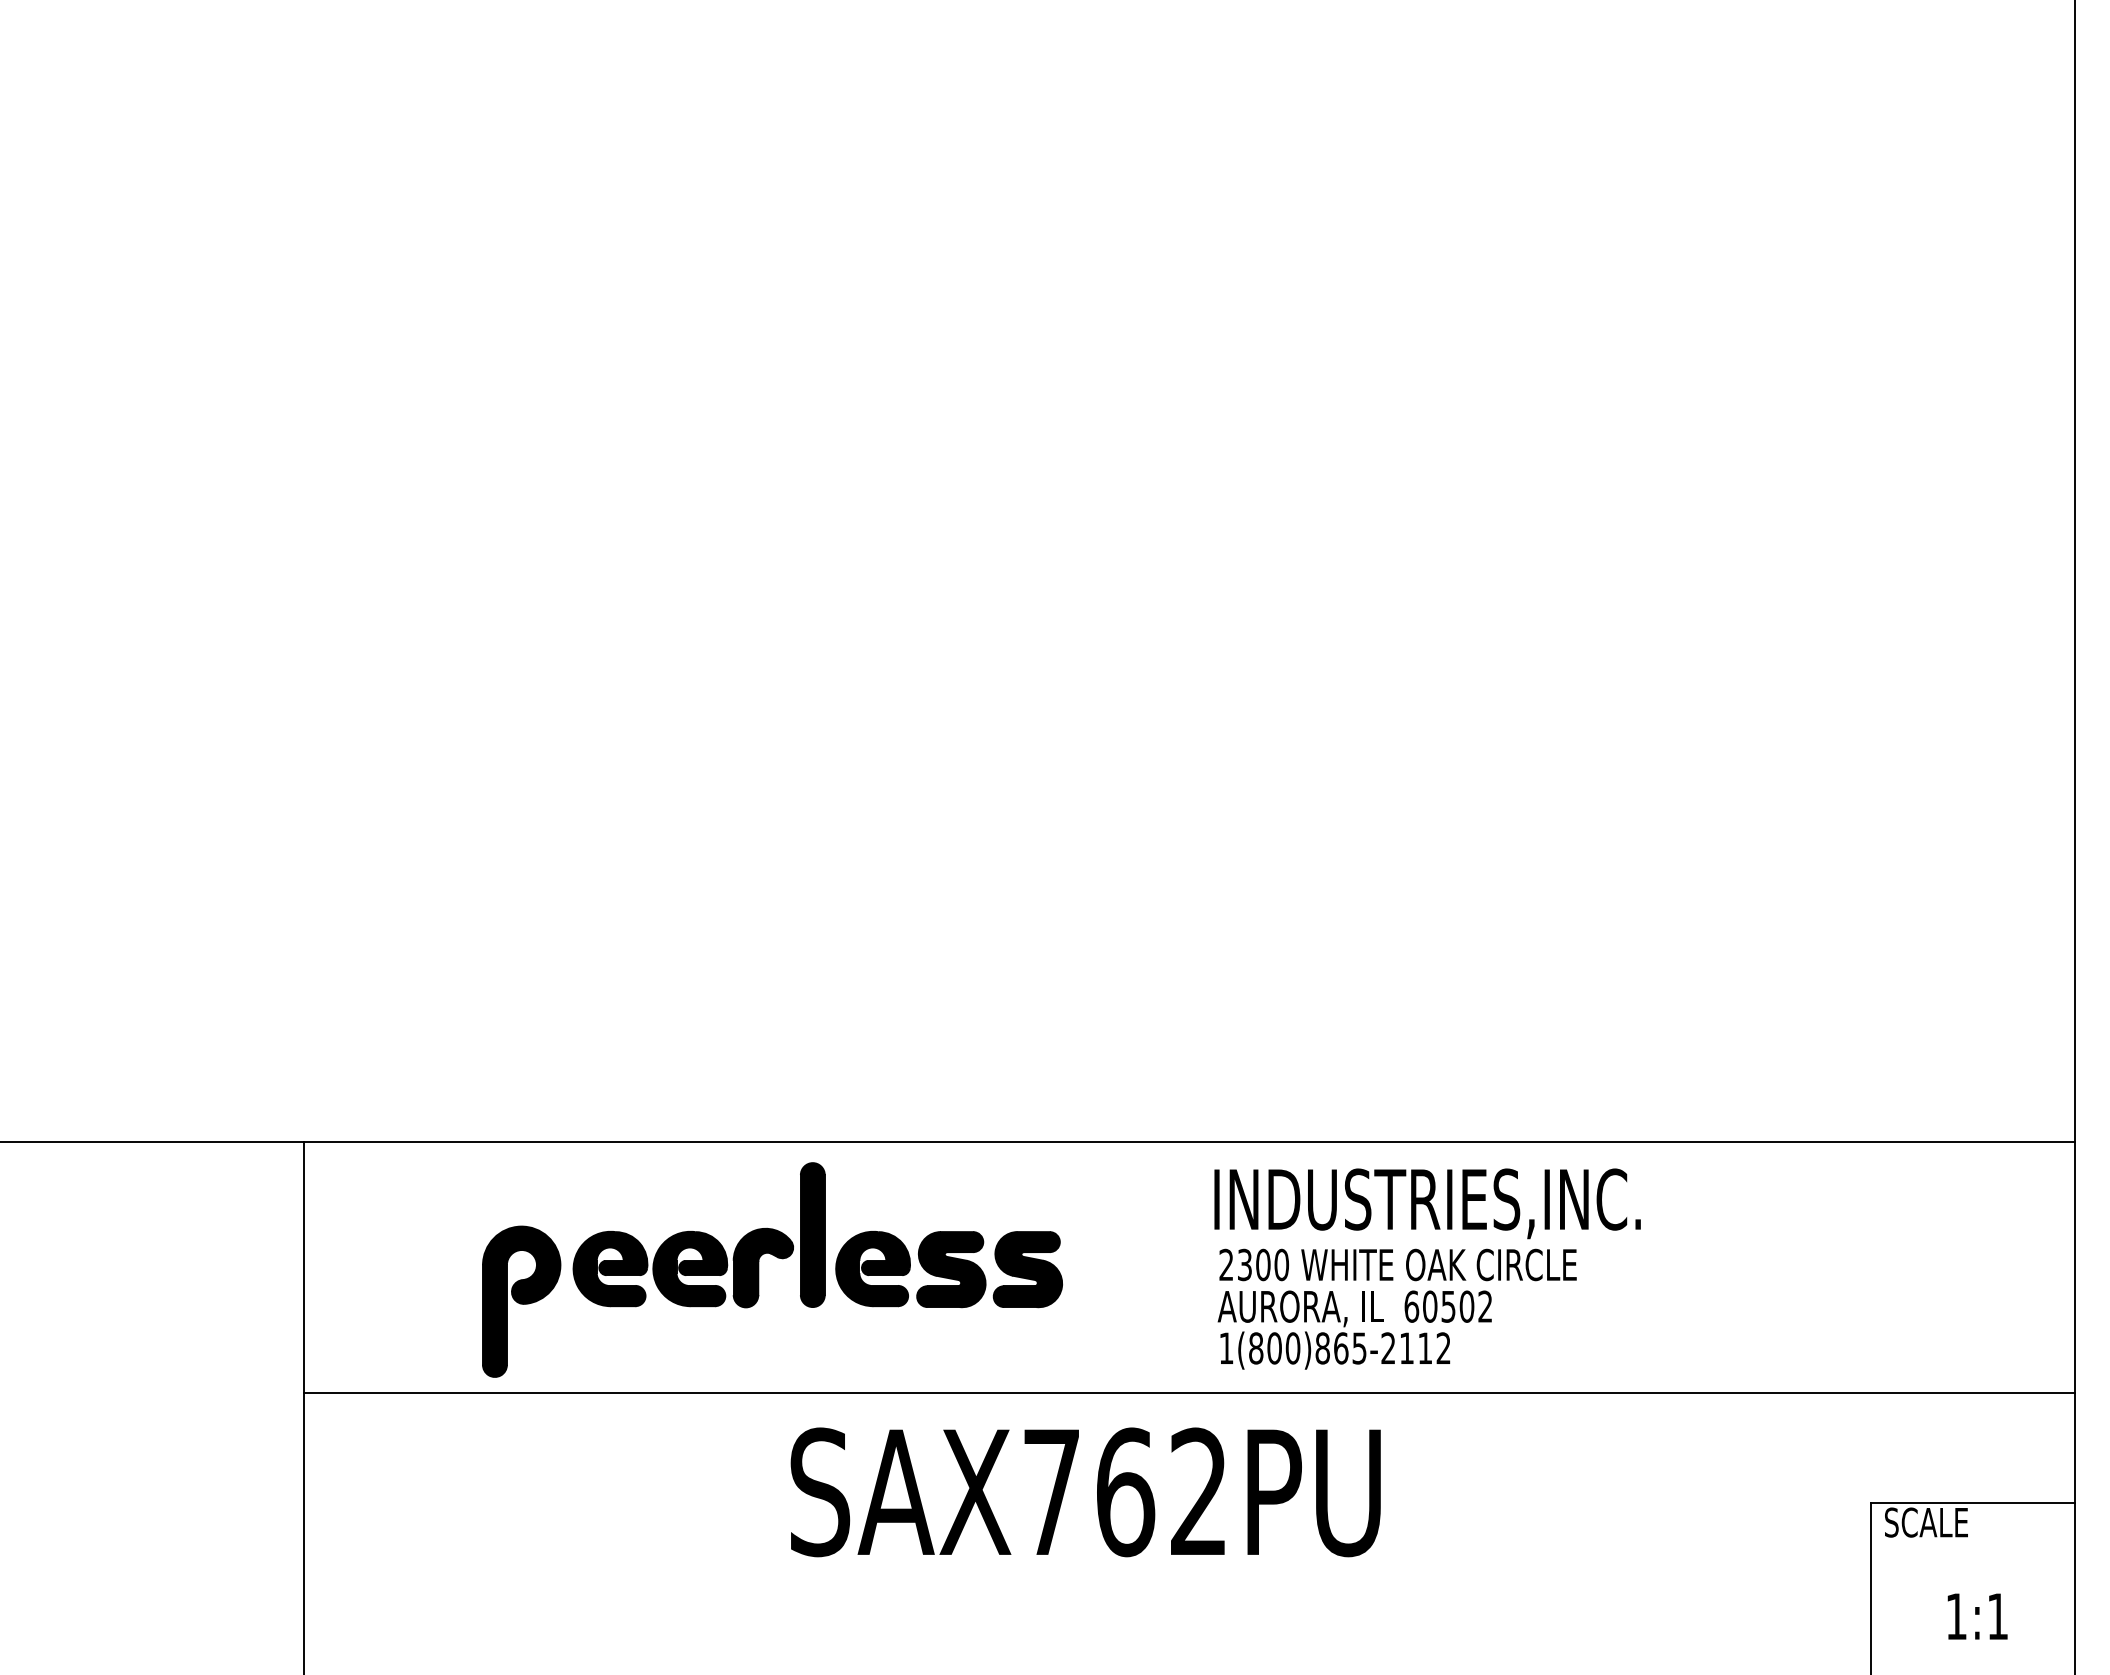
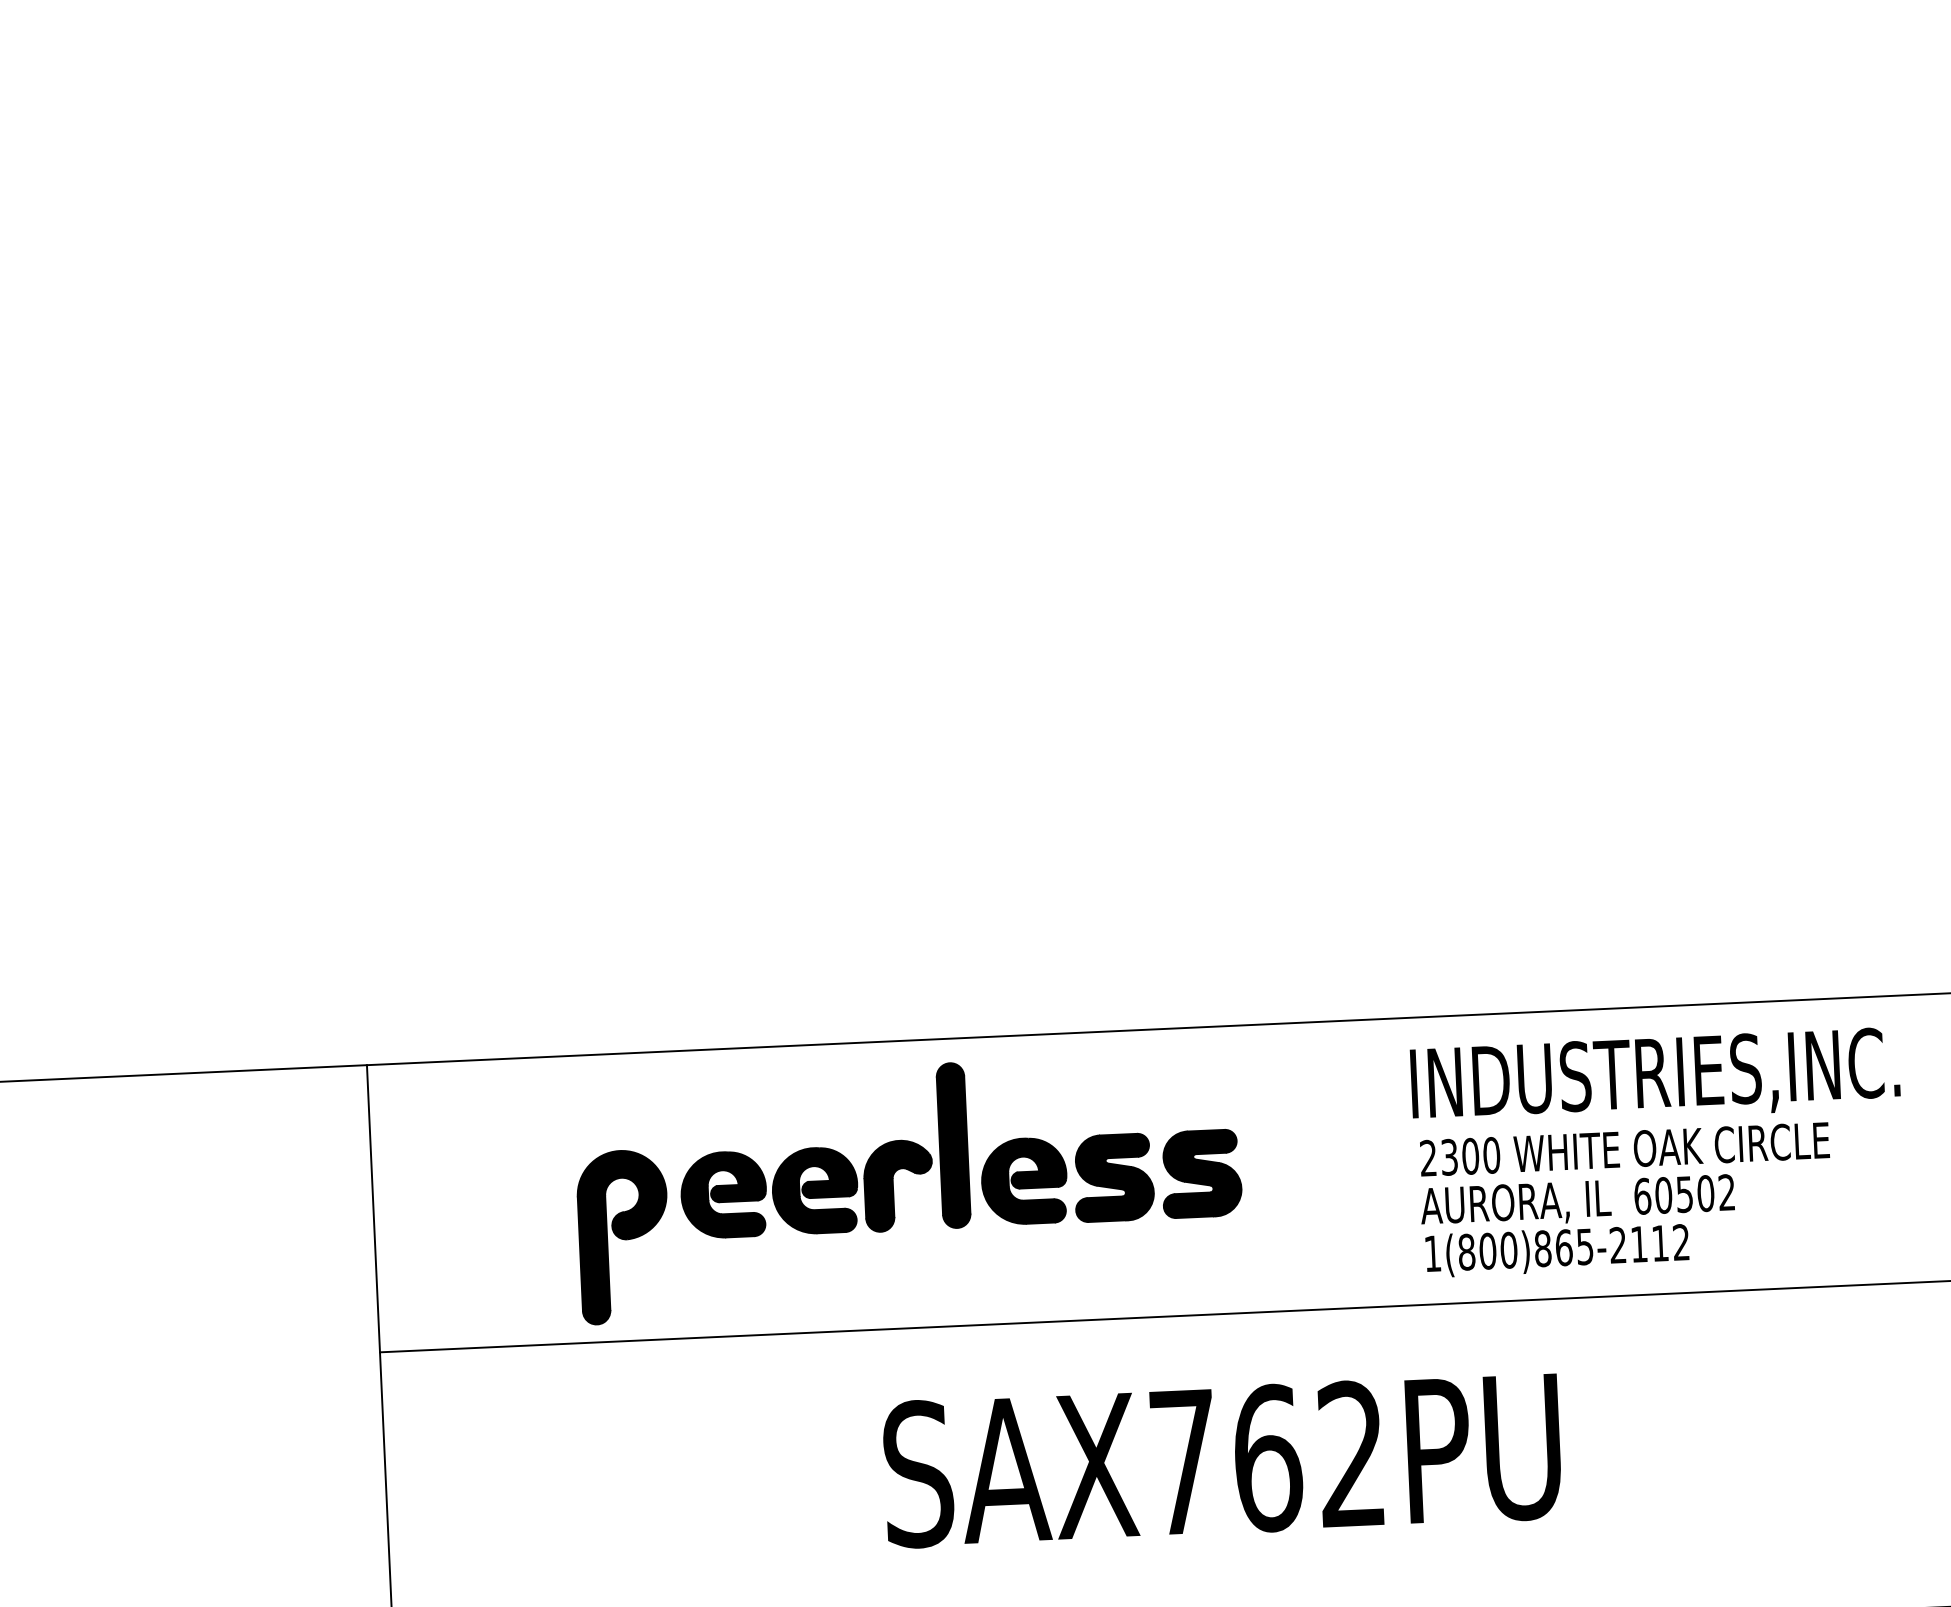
text: (1085, 1492) -> (1222, 1460), moved

